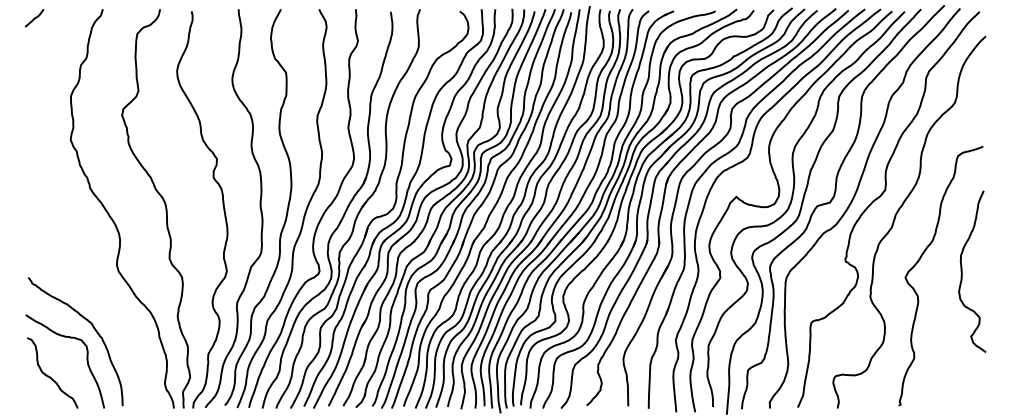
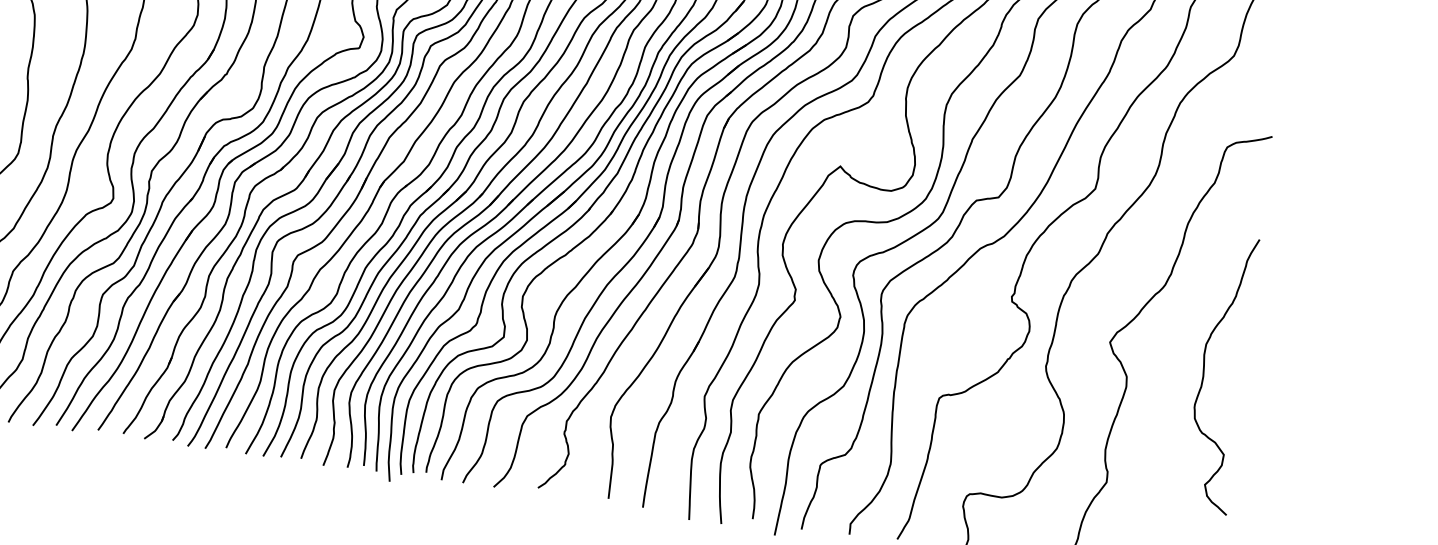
curve: (962, 271) -> (1204, 372), moved

